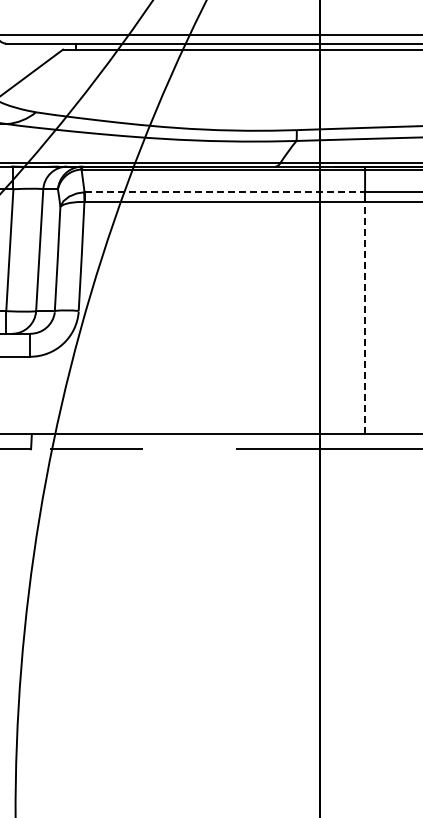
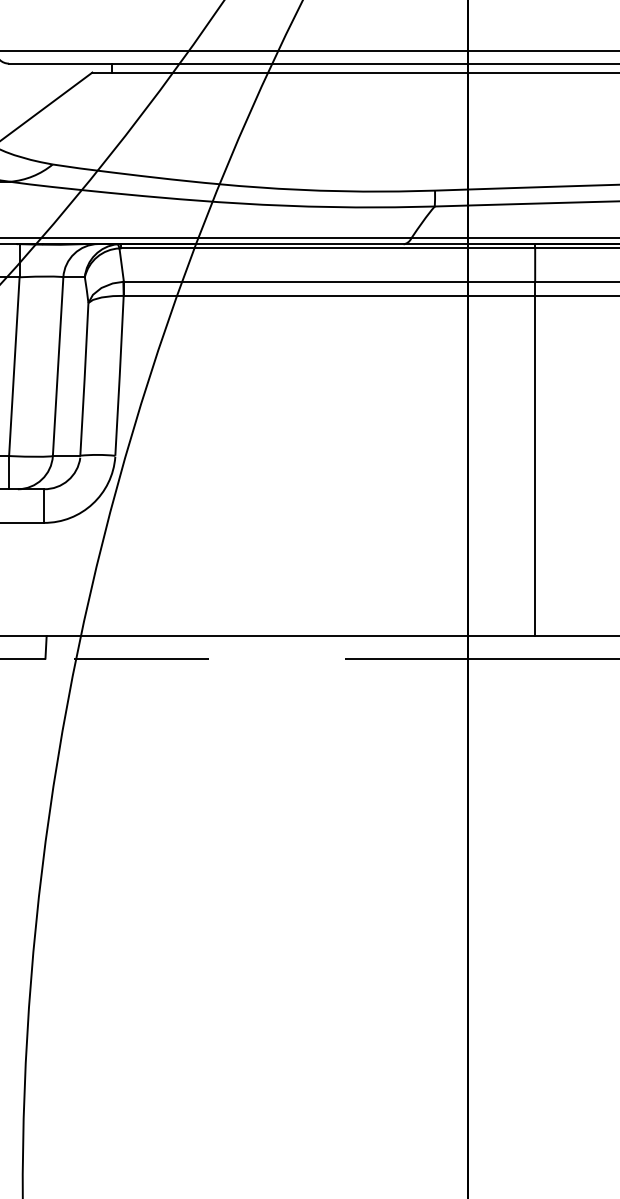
line: (225, 192) -> (330, 282), dashed -> solid
line: (365, 317) -> (535, 465), dashed -> solid

